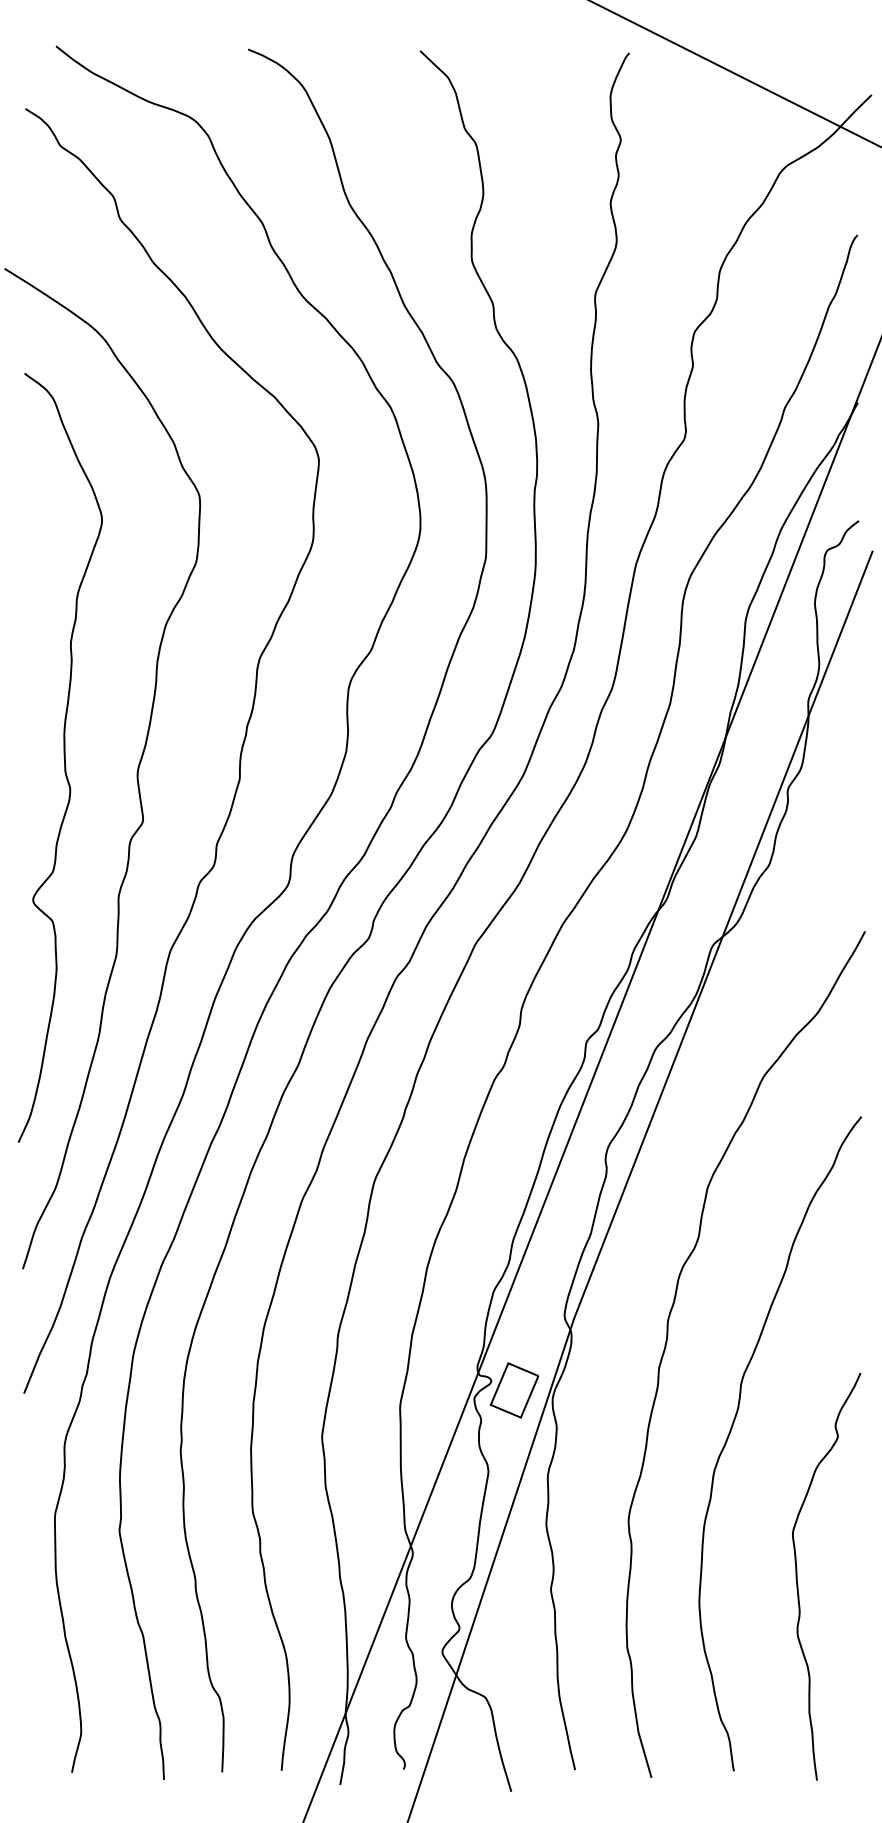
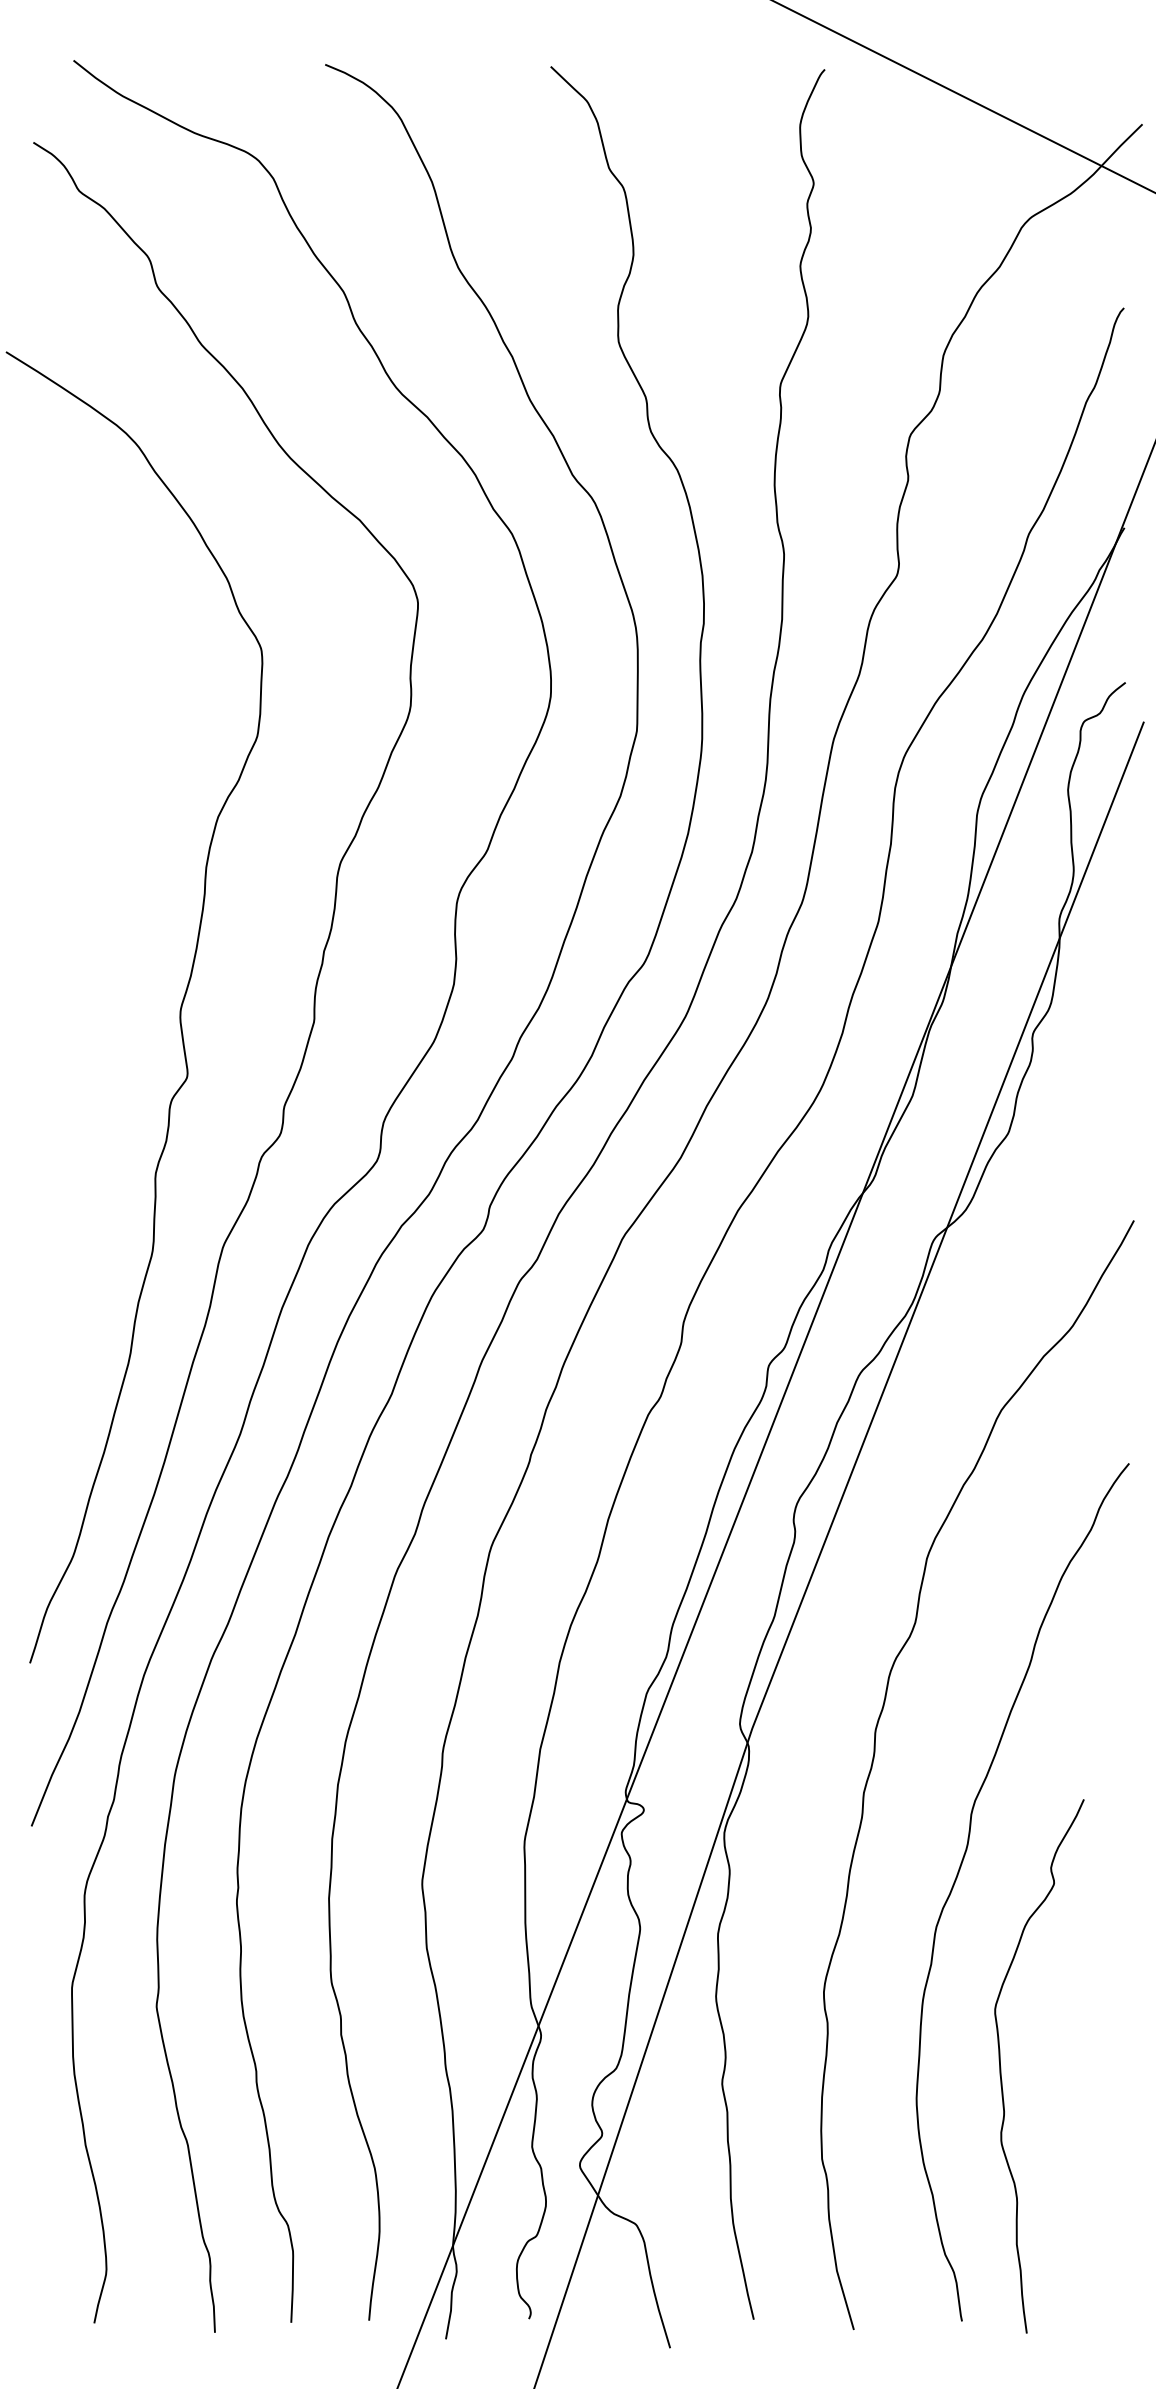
curve: (64, 757) -> (84, 992), removed
part: (514, 1389) -> (674, 1821), removed
curve: (797, 1577) -> (1001, 2067), moved

